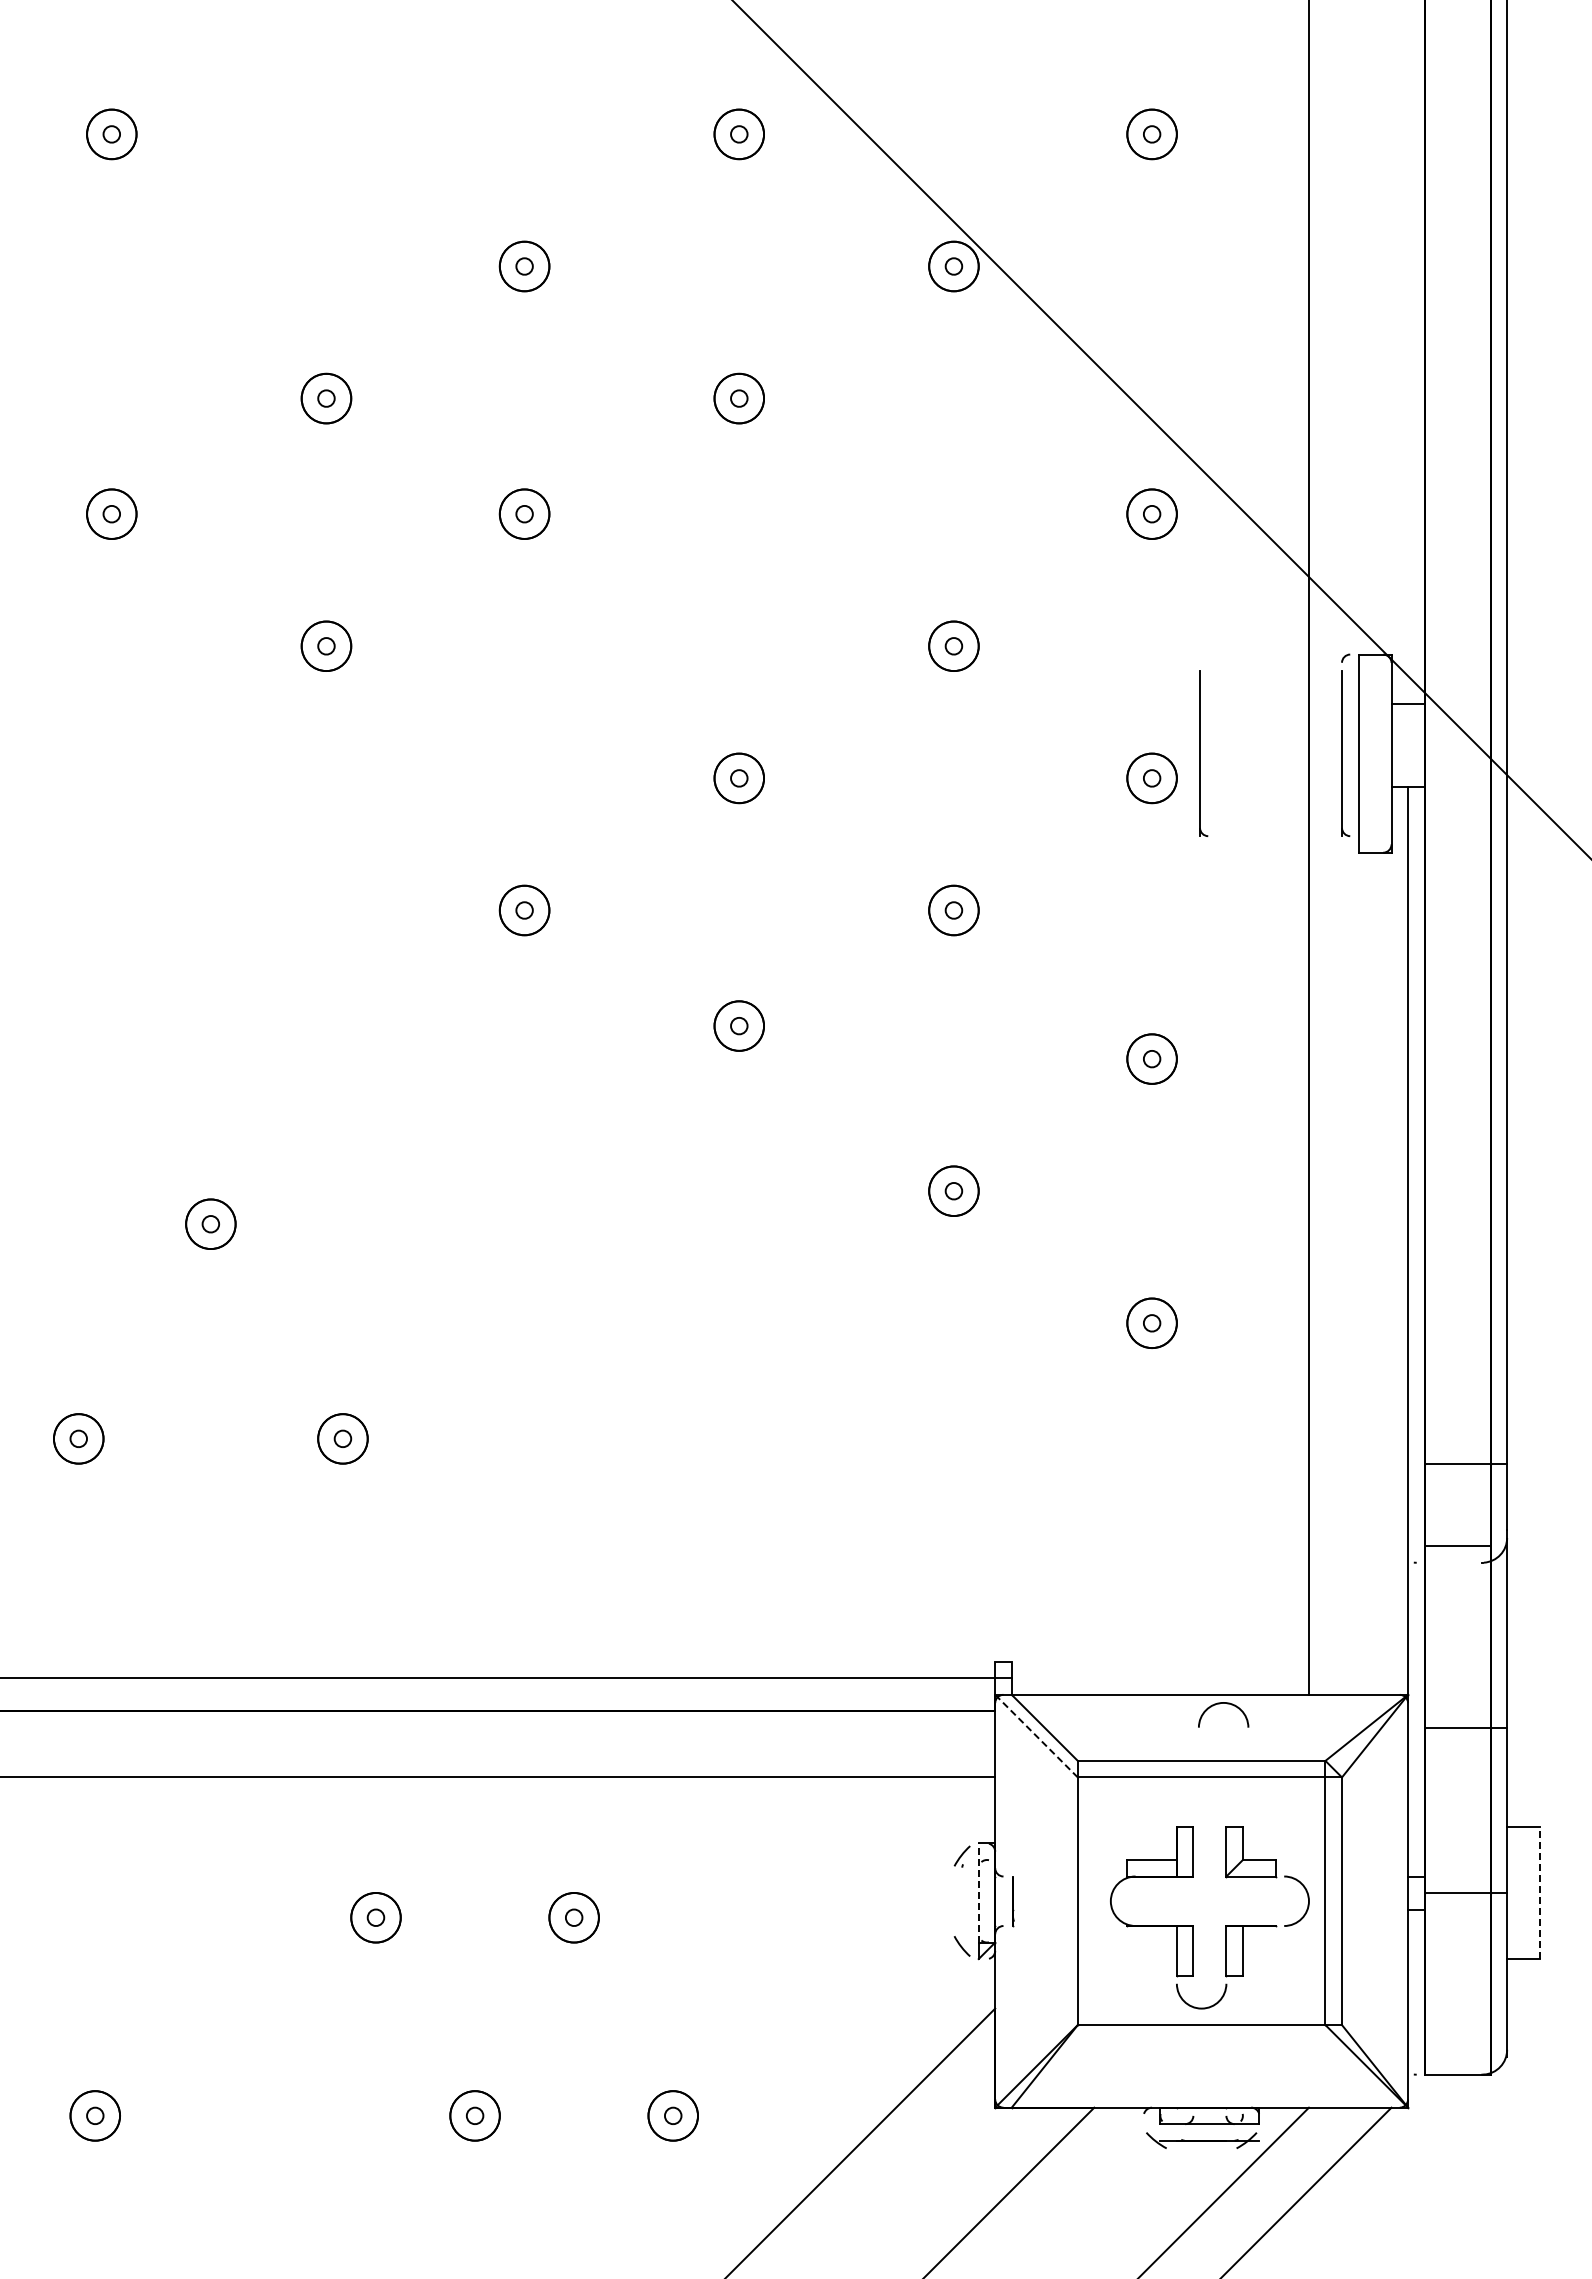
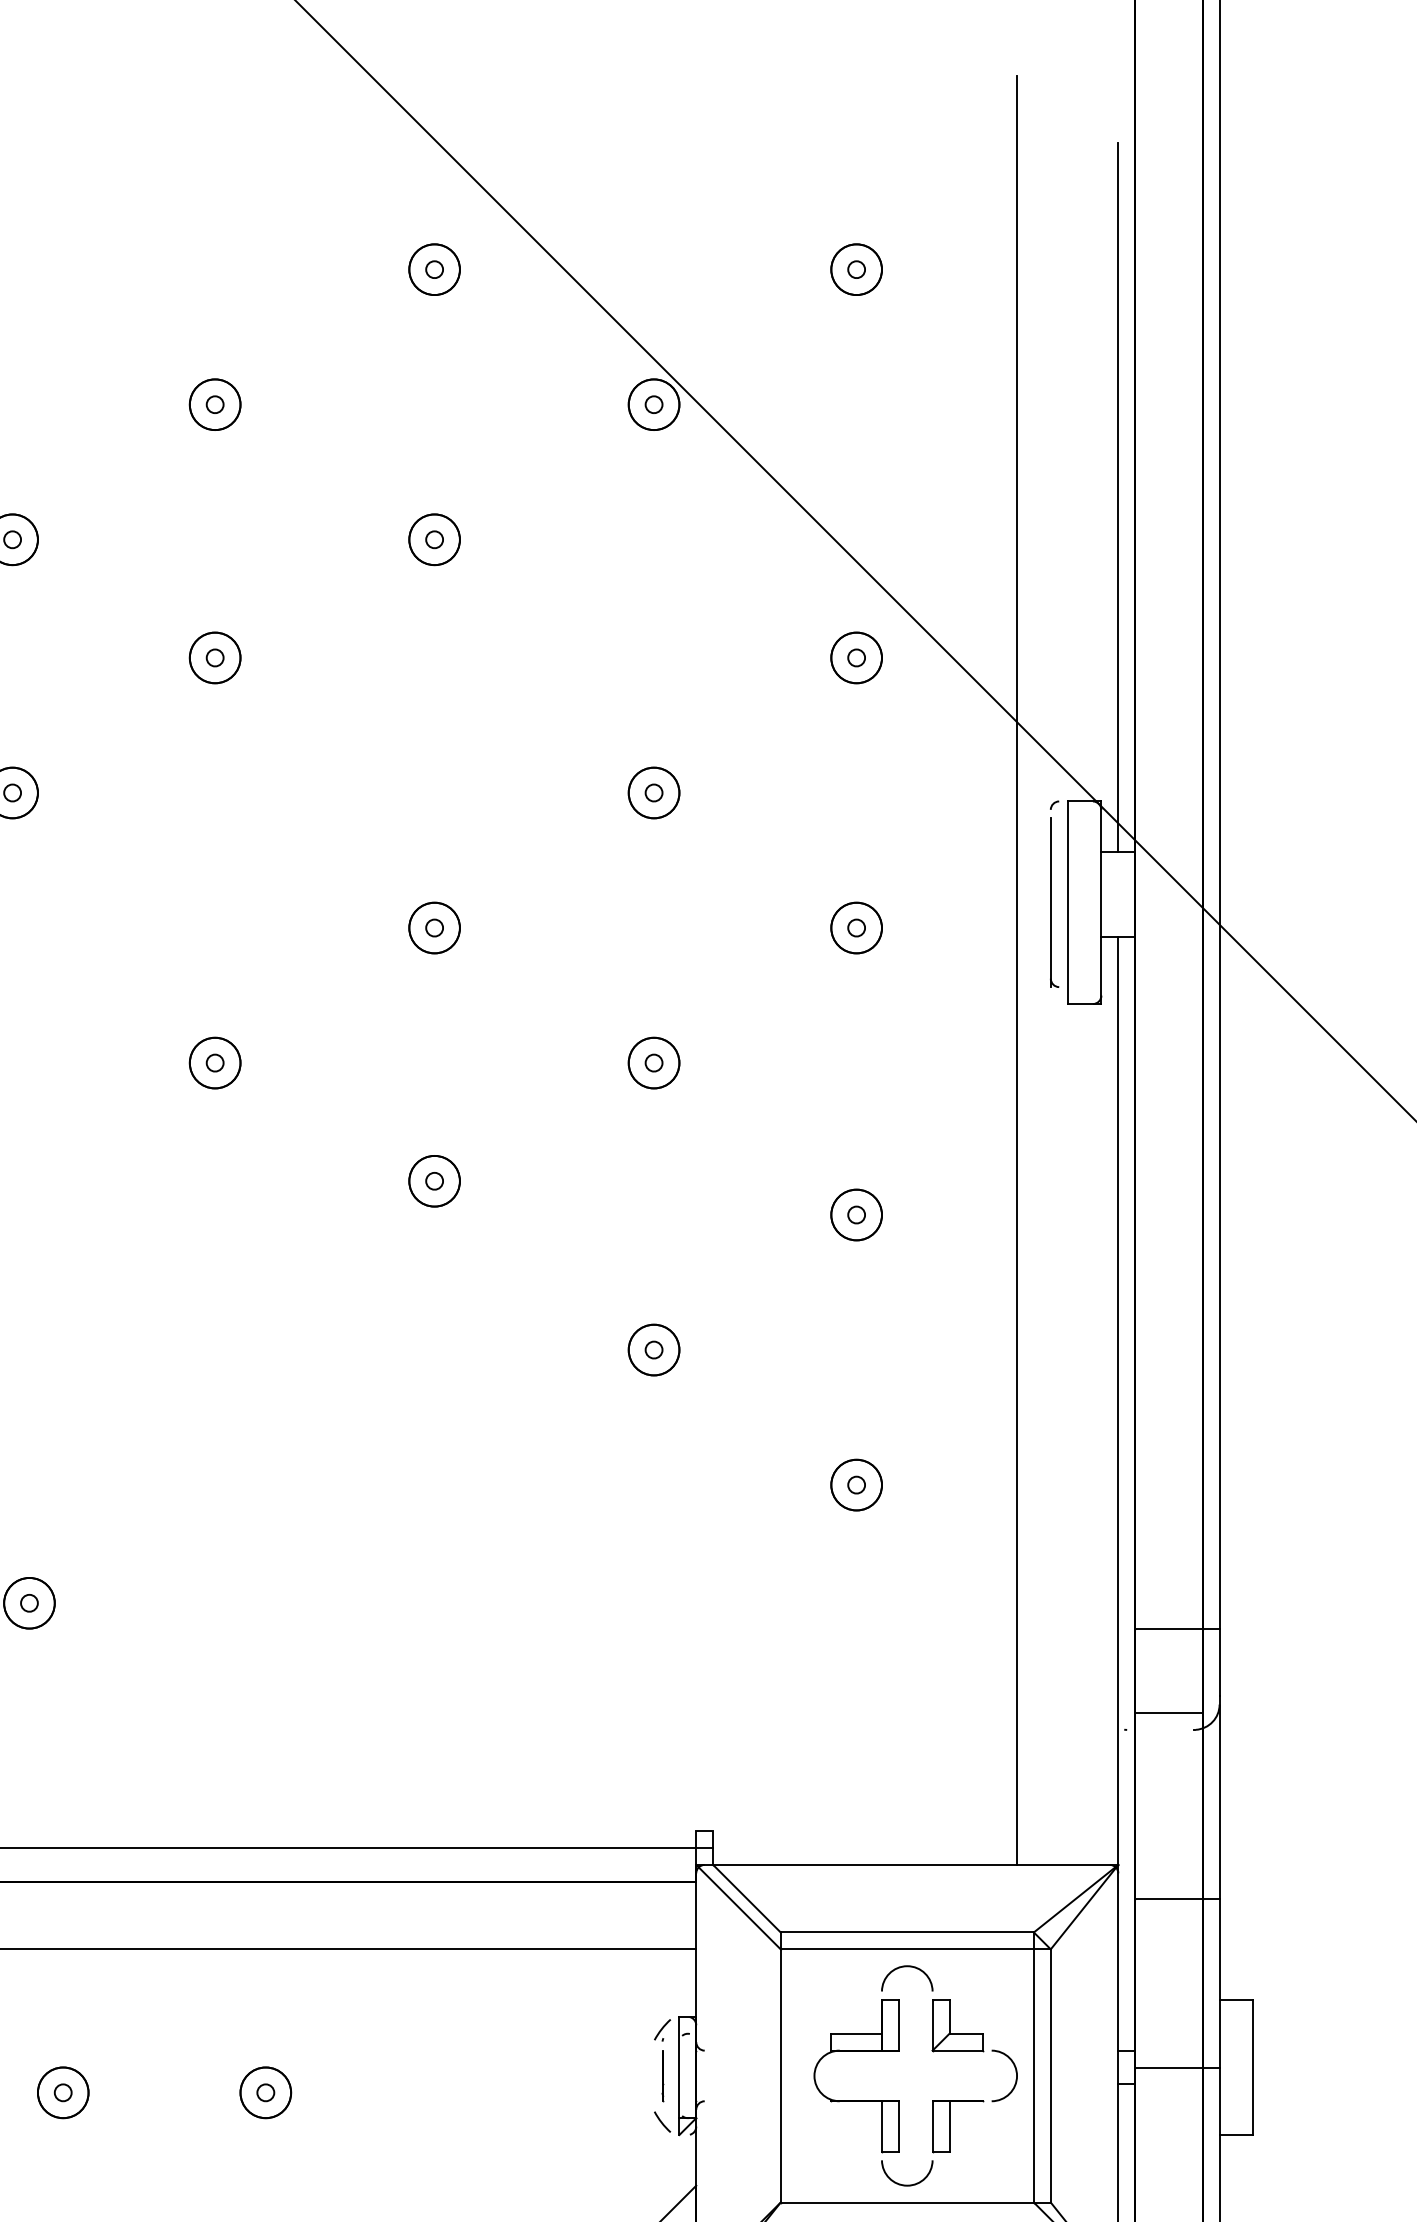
line: (1408, 357) -> (1118, 497), added
part: (1203, 753) -> (909, 902), removed
curve: (1219, 1704) -> (903, 1967), moved
line: (1036, 1736) -> (738, 1907), dashed -> solid
line: (1540, 1892) -> (1253, 2066), dashed -> solid
line: (978, 1893) -> (679, 2068), dashed -> solid
line: (1013, 1901) -> (662, 2076), moved

